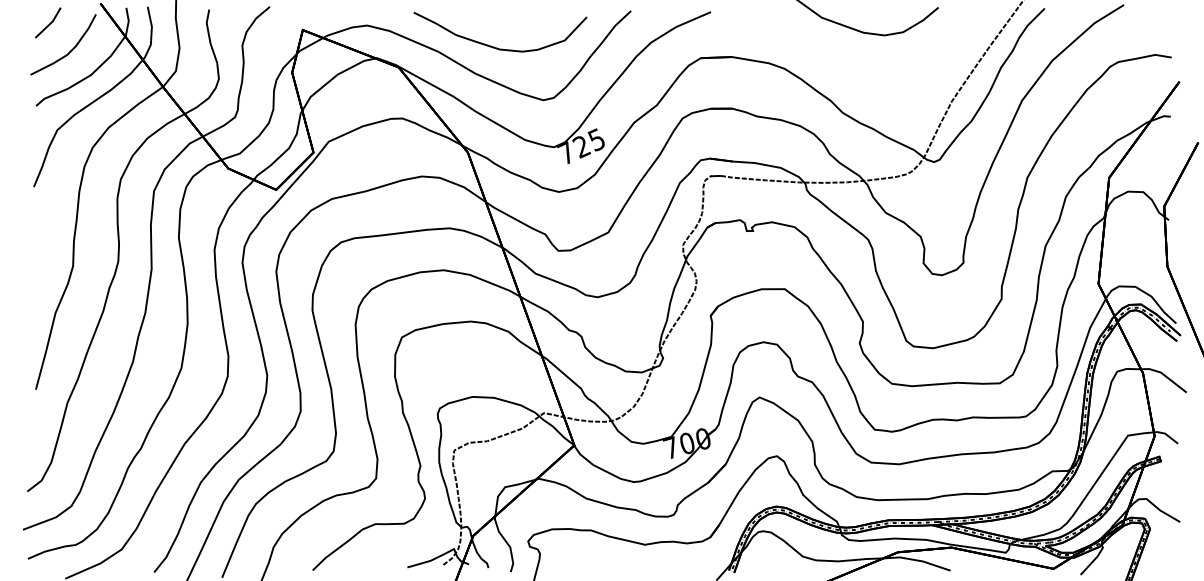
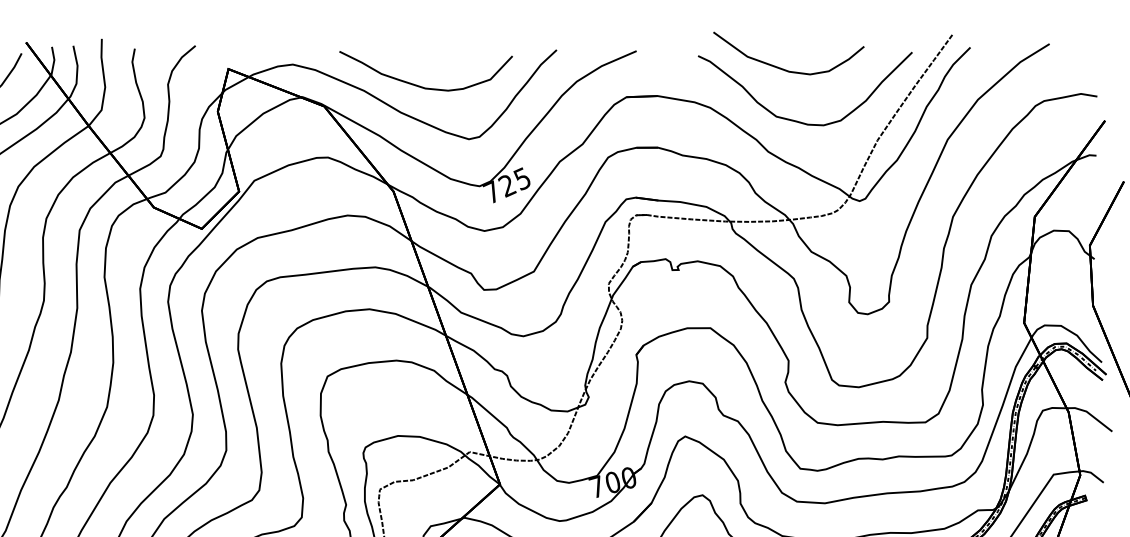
curve: (871, 81) -> (797, 120), added

